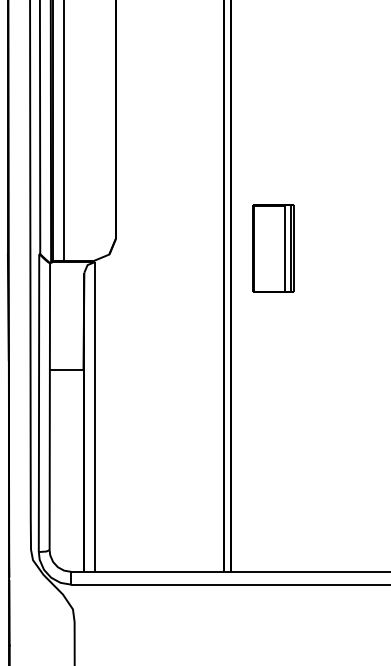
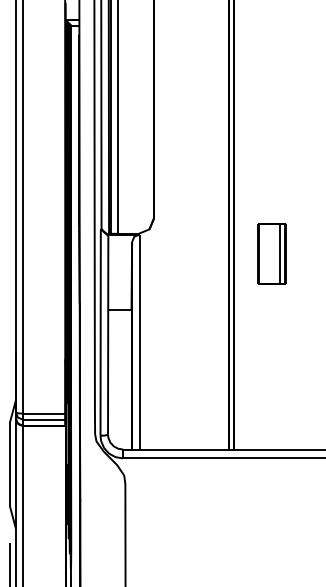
part: (272, 247) -> (271, 253), moved

